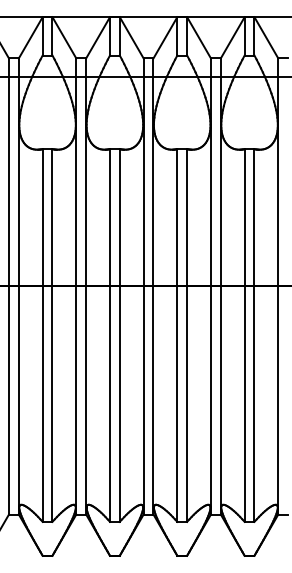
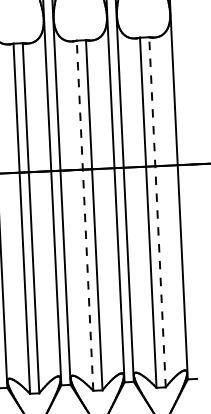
line: (177, 335) -> (85, 215), solid -> dashed
line: (254, 335) -> (157, 212), solid -> dashed

